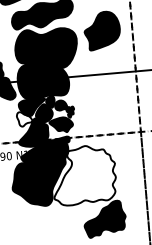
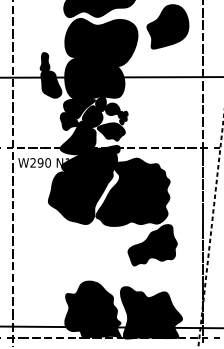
fill: (24, 119) -> (69, 121), added
fill: (83, 174) -> (132, 191), added

